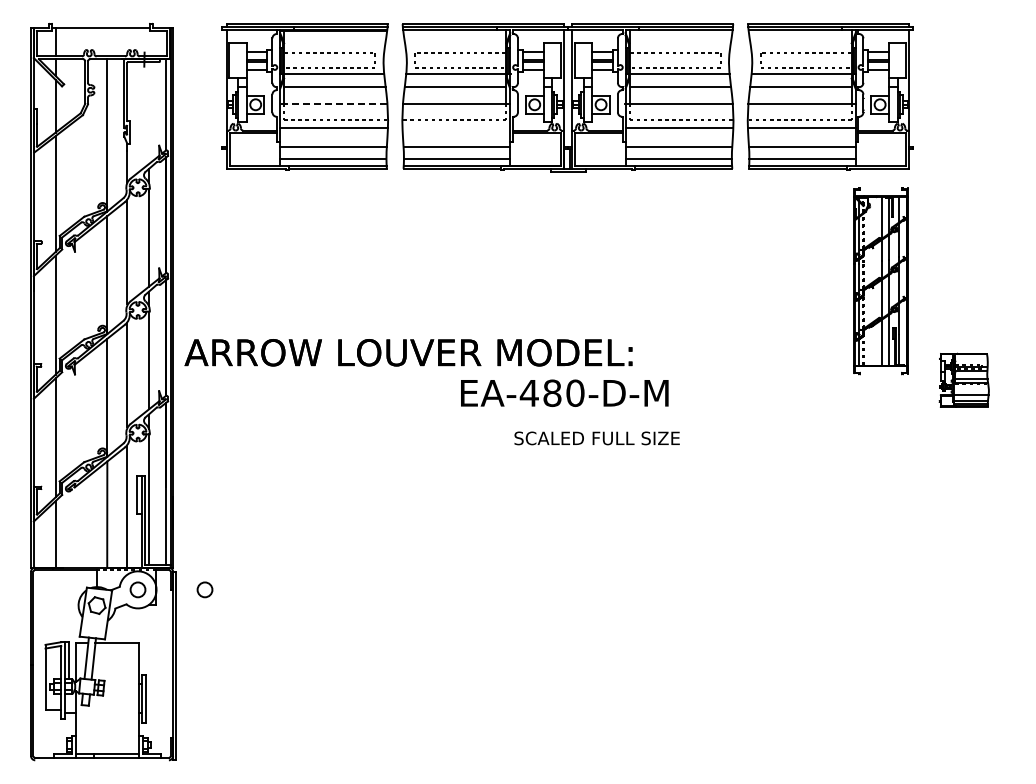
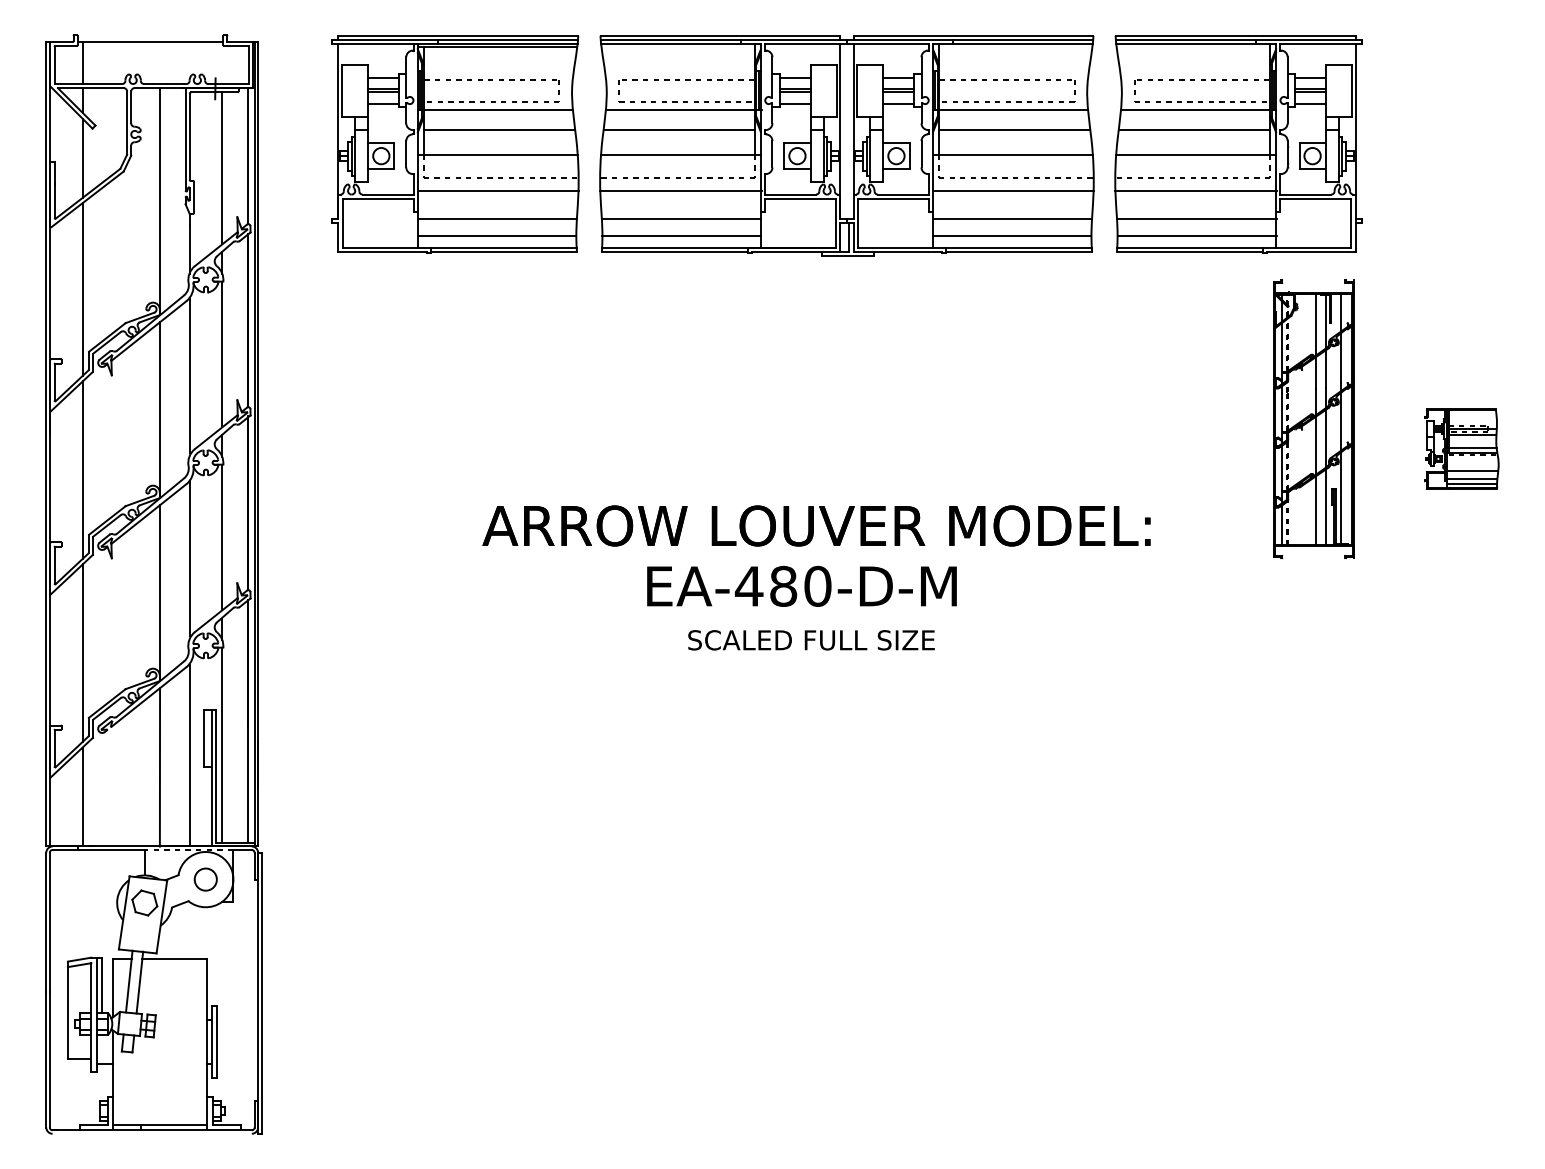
line: (333, 103) -> (497, 154), dashed -> solid
line: (149, 112) -> (222, 167), added
line: (456, 128) -> (680, 191), added
text: (408, 352) -> (816, 525), moved
part: (963, 379) -> (1460, 448), moved
text: (564, 392) -> (801, 585), moved
text: (596, 438) -> (810, 640), moved
circle: (204, 589) -> (304, 879), removed

